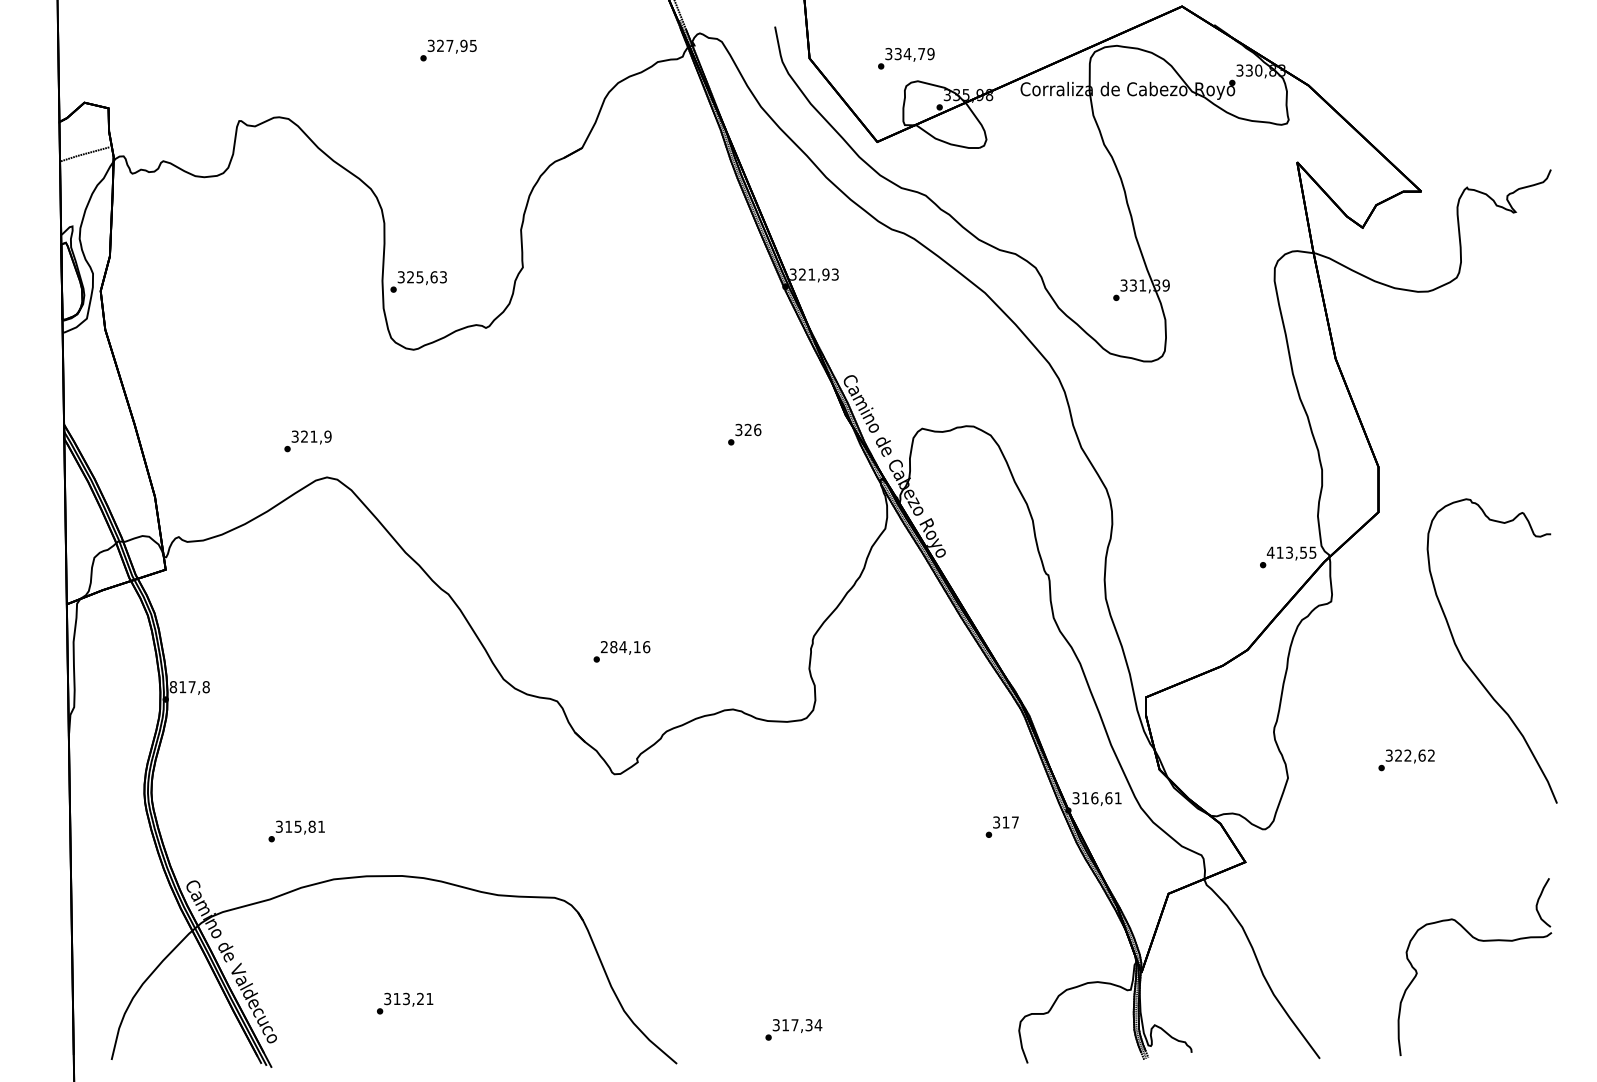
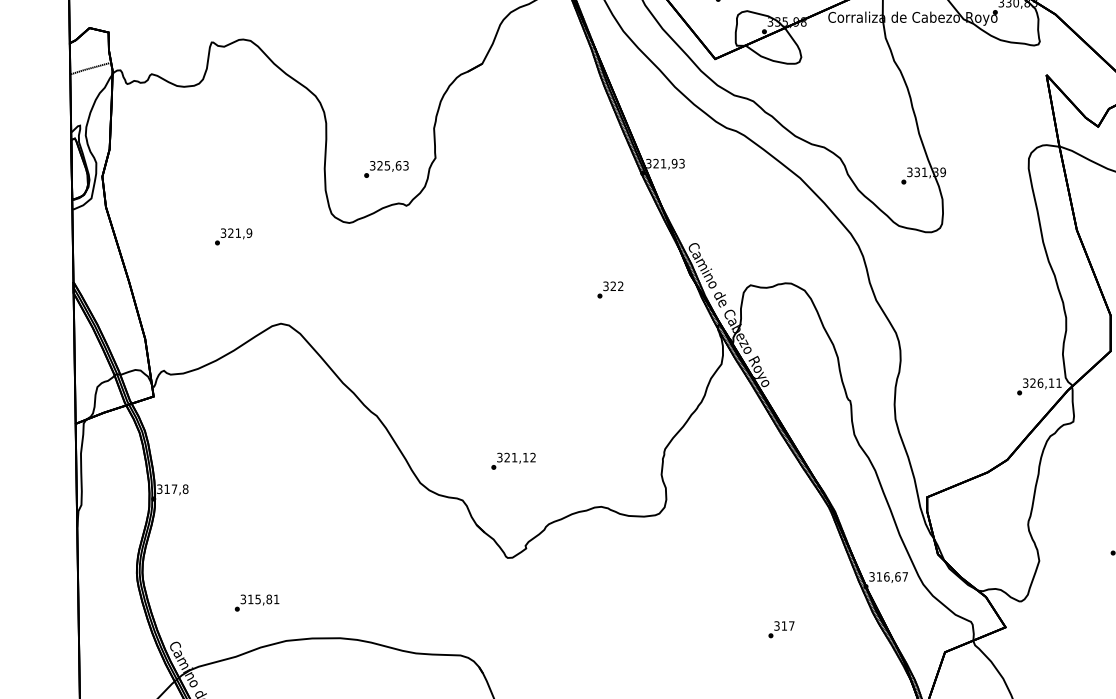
text: (418, 281) -> (386, 169), moved
text: (757, 429) -> (620, 285), 326 -> 322
text: (307, 441) -> (233, 236), moved
text: (1291, 552) -> (1042, 382), 413,55 -> 326,11
text: (625, 647) -> (516, 457), 284,16 -> 321,12
text: (173, 687) -> (159, 489), 817,8 -> 317,8
text: (1117, 798) -> (904, 577), 316,61 -> 316,67
text: (1001, 826) -> (780, 629), moved

